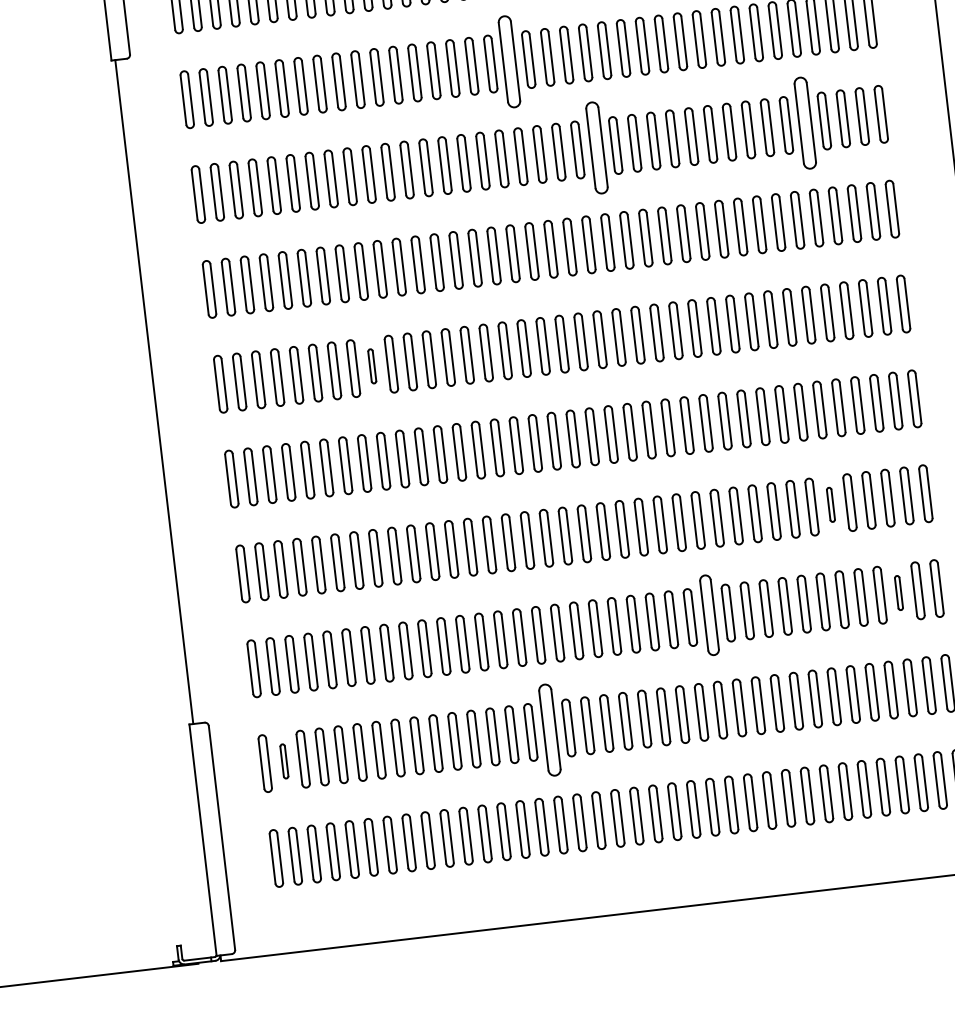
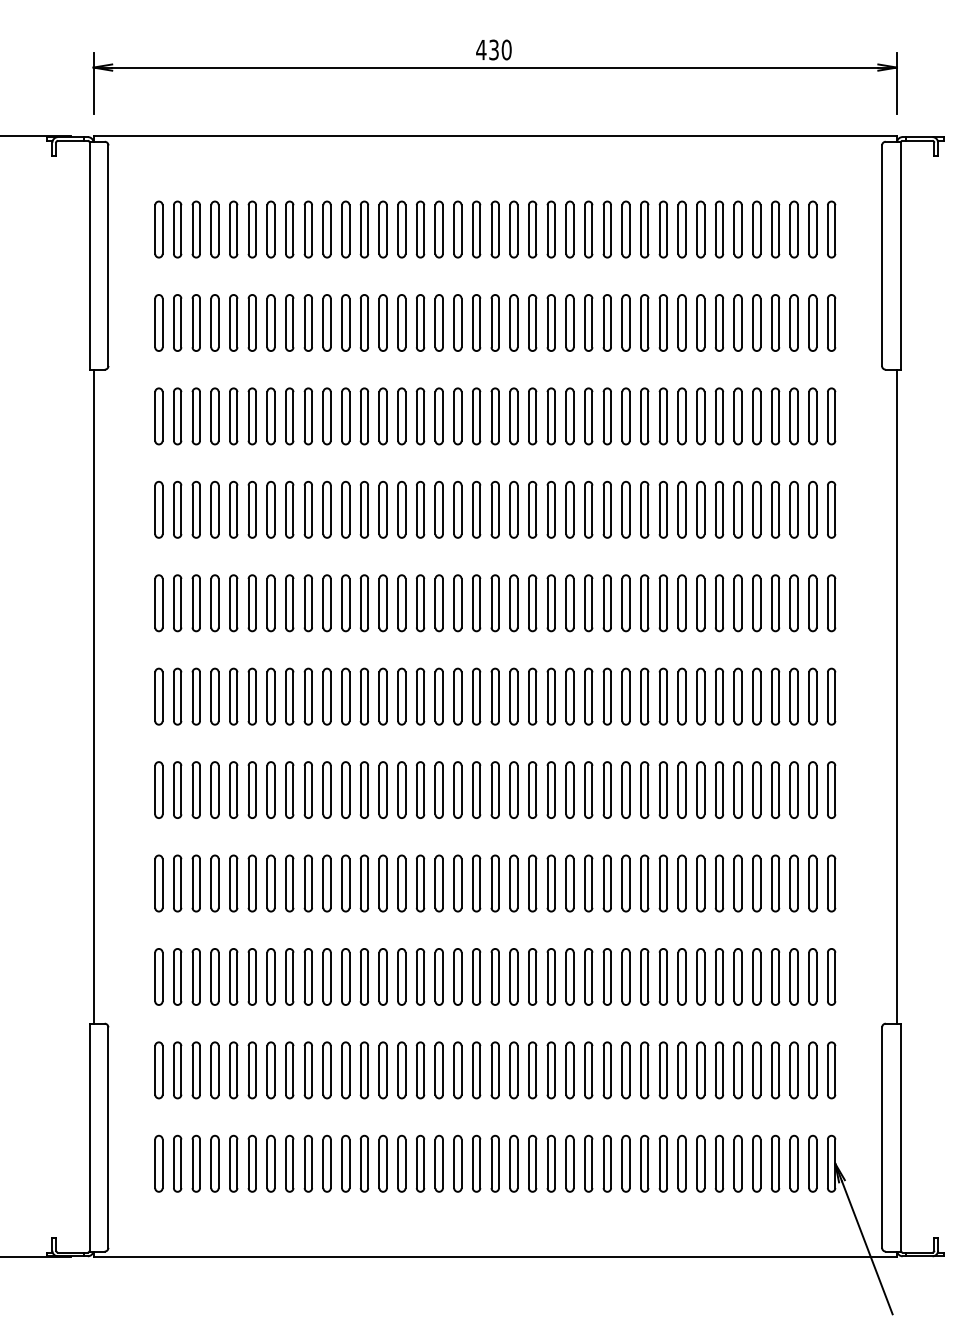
part: (509, 61) -> (476, 416), size x0.62
part: (805, 122) -> (756, 509), size x0.62
part: (595, 147) -> (550, 509), size x0.62
part: (371, 366) -> (307, 696), size x1.67
part: (830, 504) -> (737, 883), size x1.67
part: (898, 592) -> (793, 976), size x1.67
part: (708, 614) -> (606, 976), size x0.71
part: (549, 730) -> (438, 1070), size x0.62
part: (284, 761) -> (177, 1070), size x1.67

